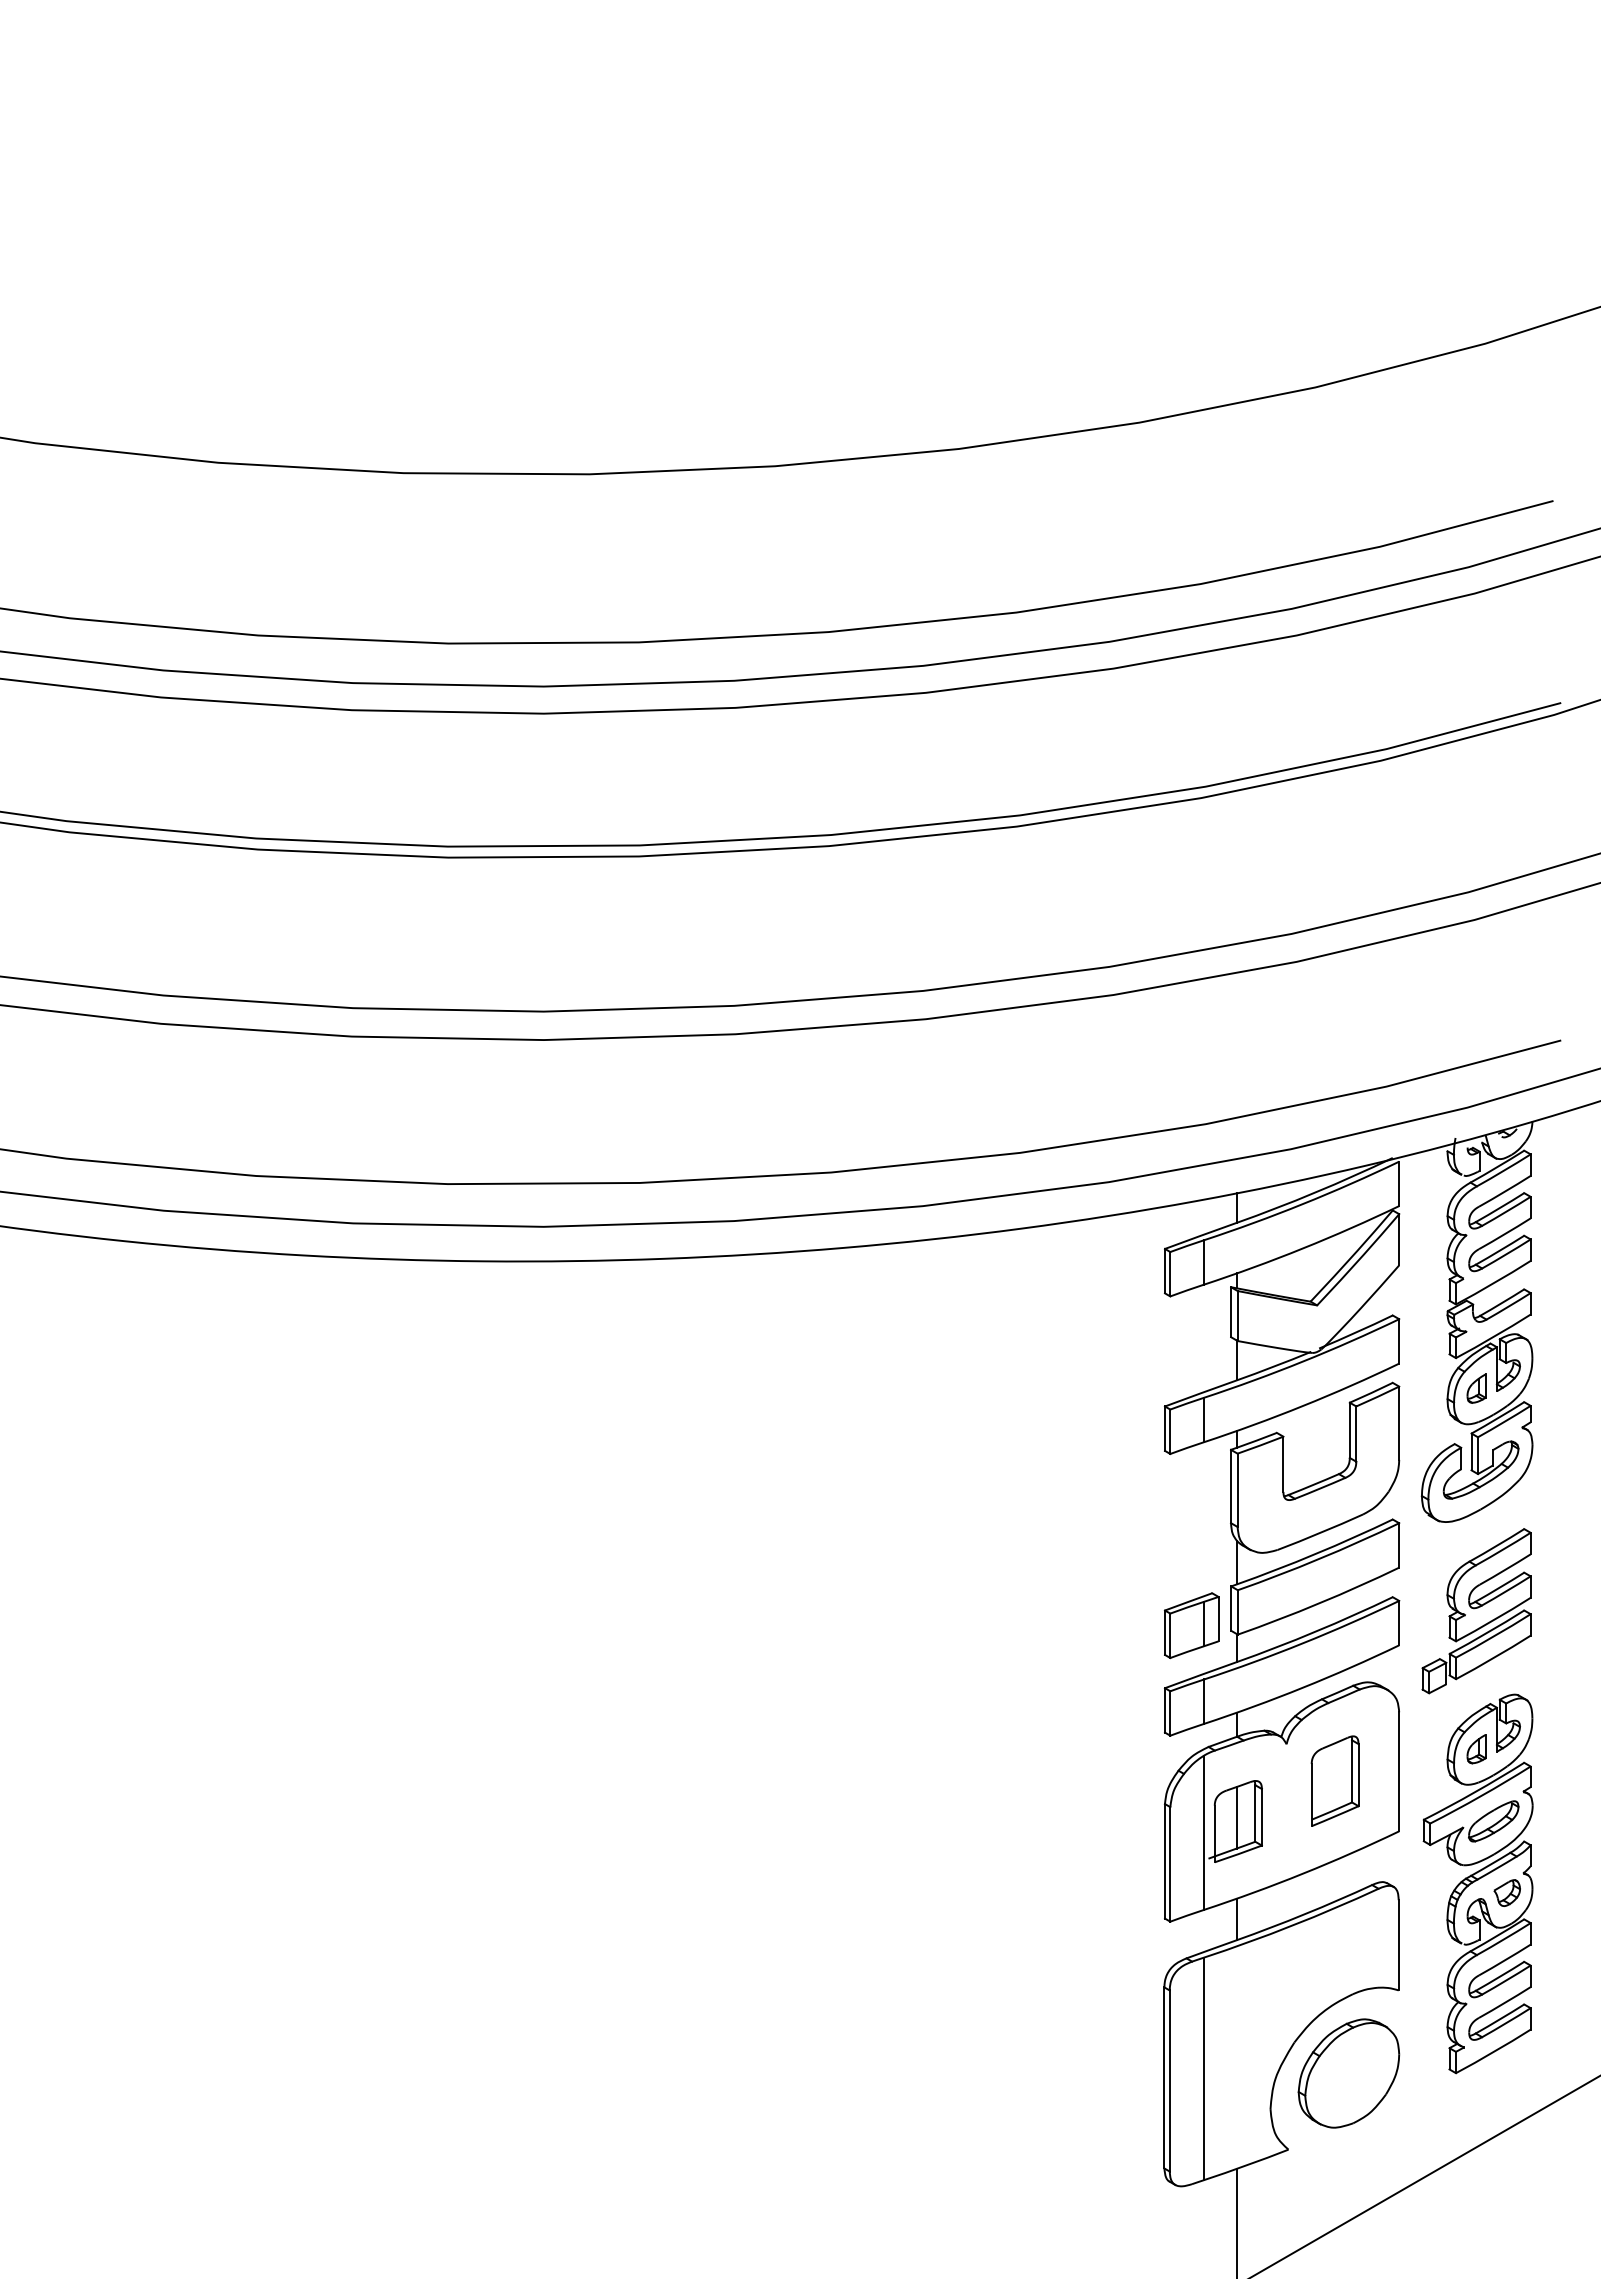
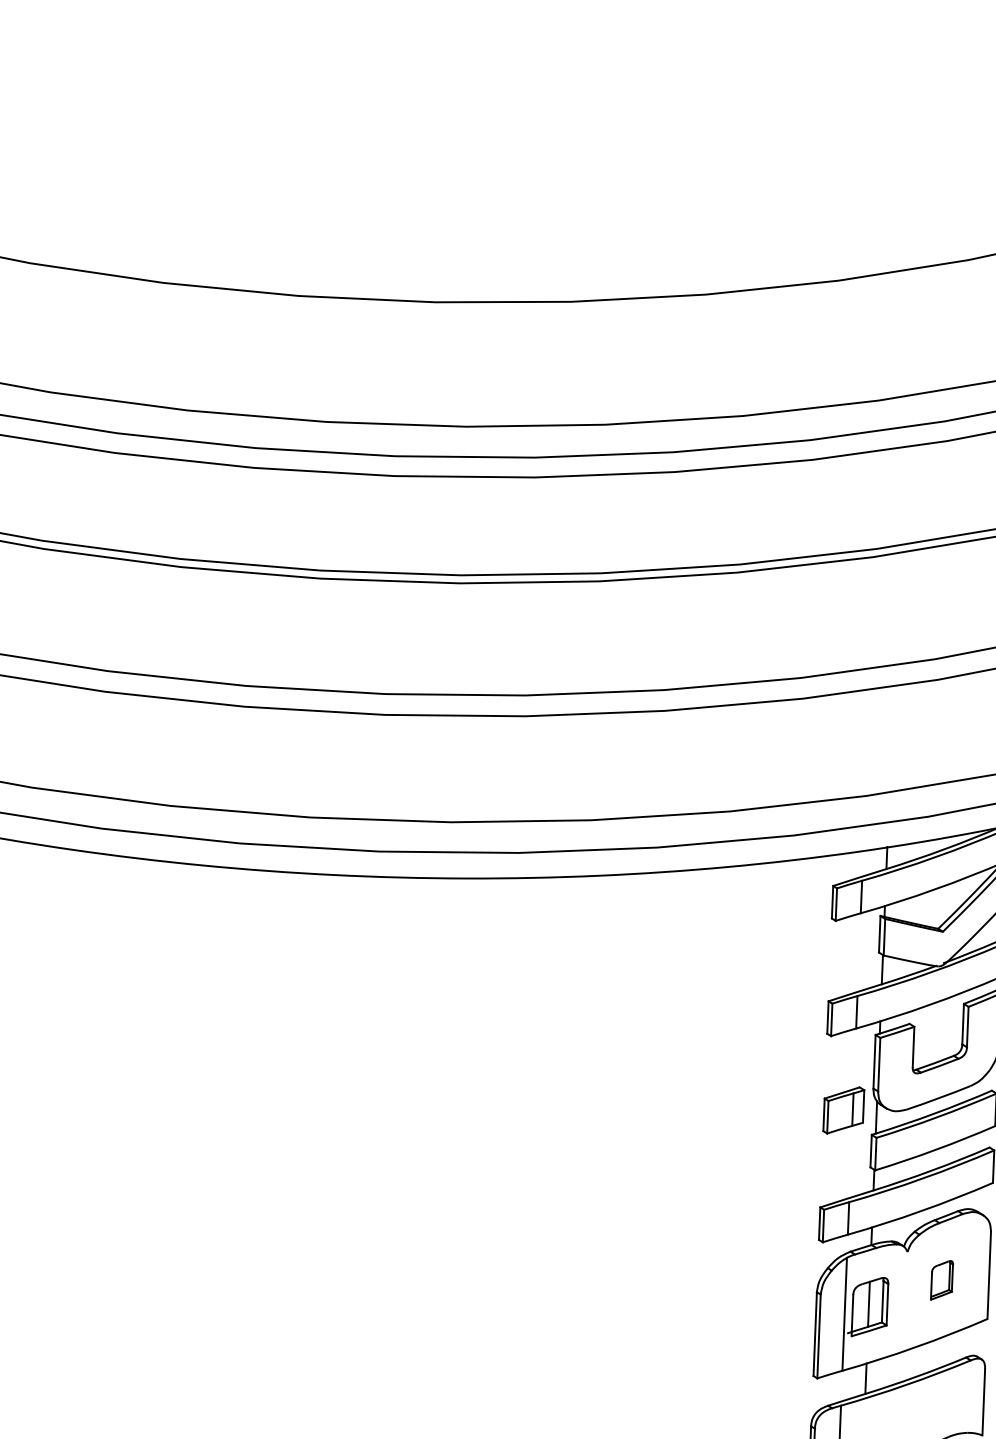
part: (1191, 1625) -> (843, 1110), moved
part: (1334, 1780) -> (941, 1279), size x0.6

